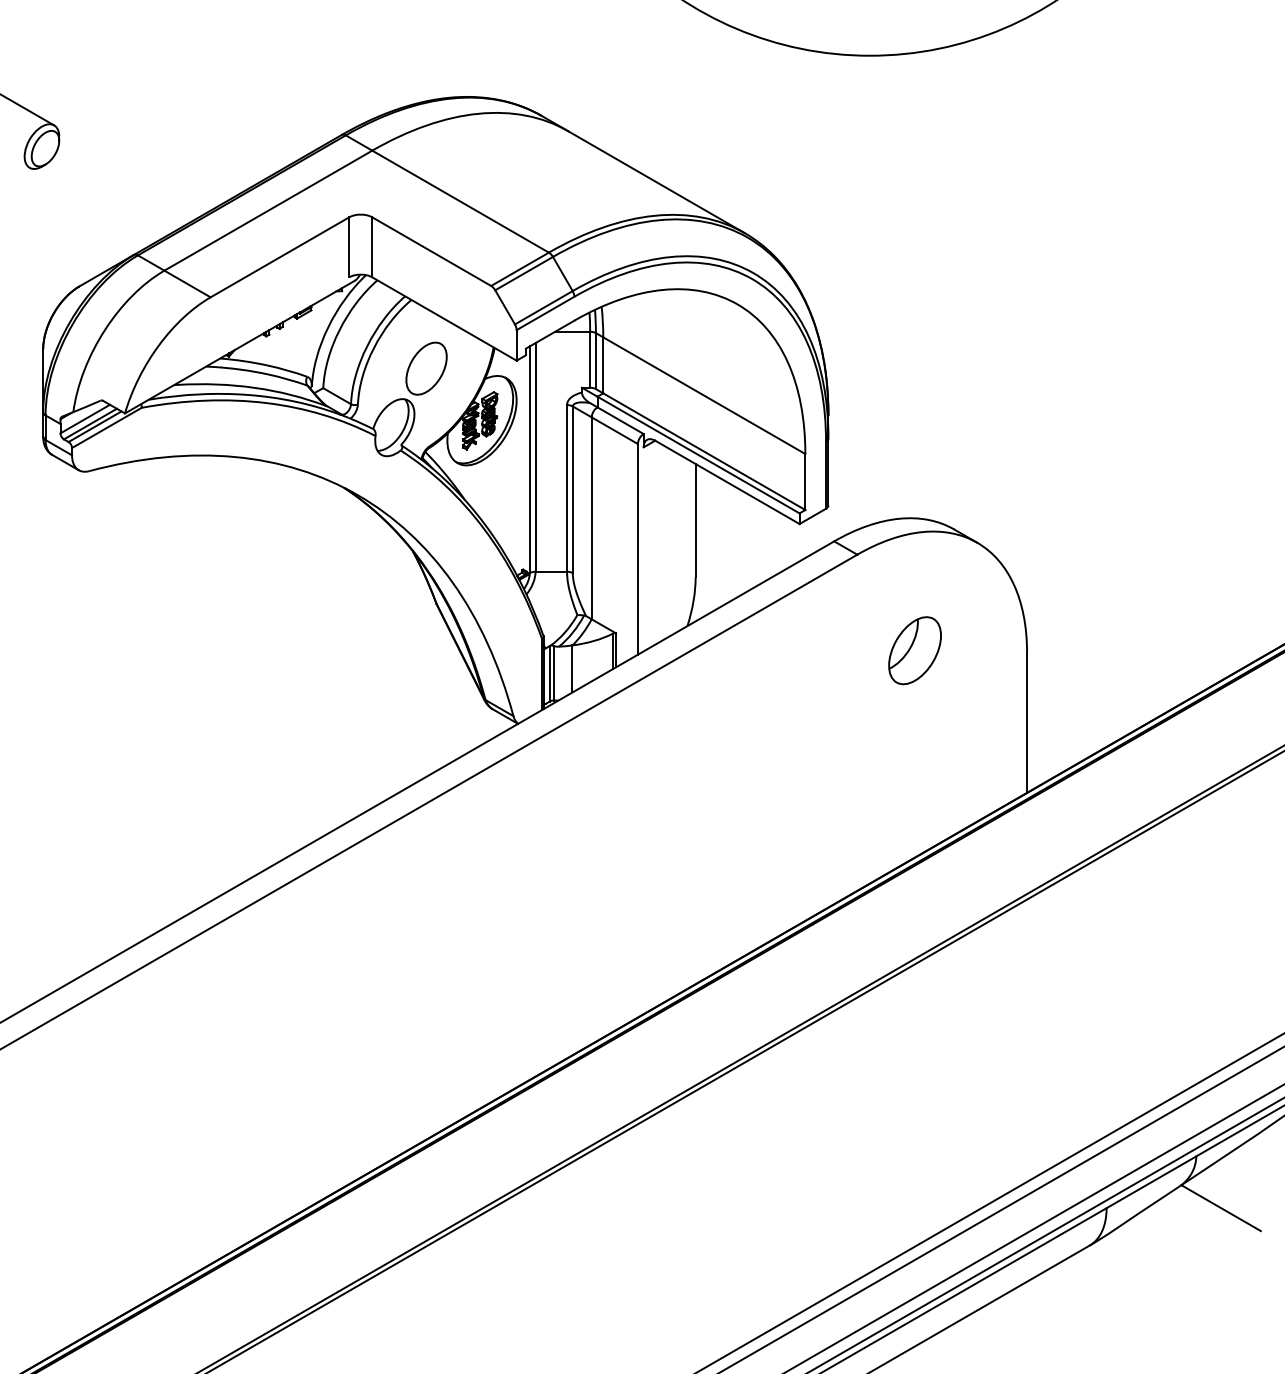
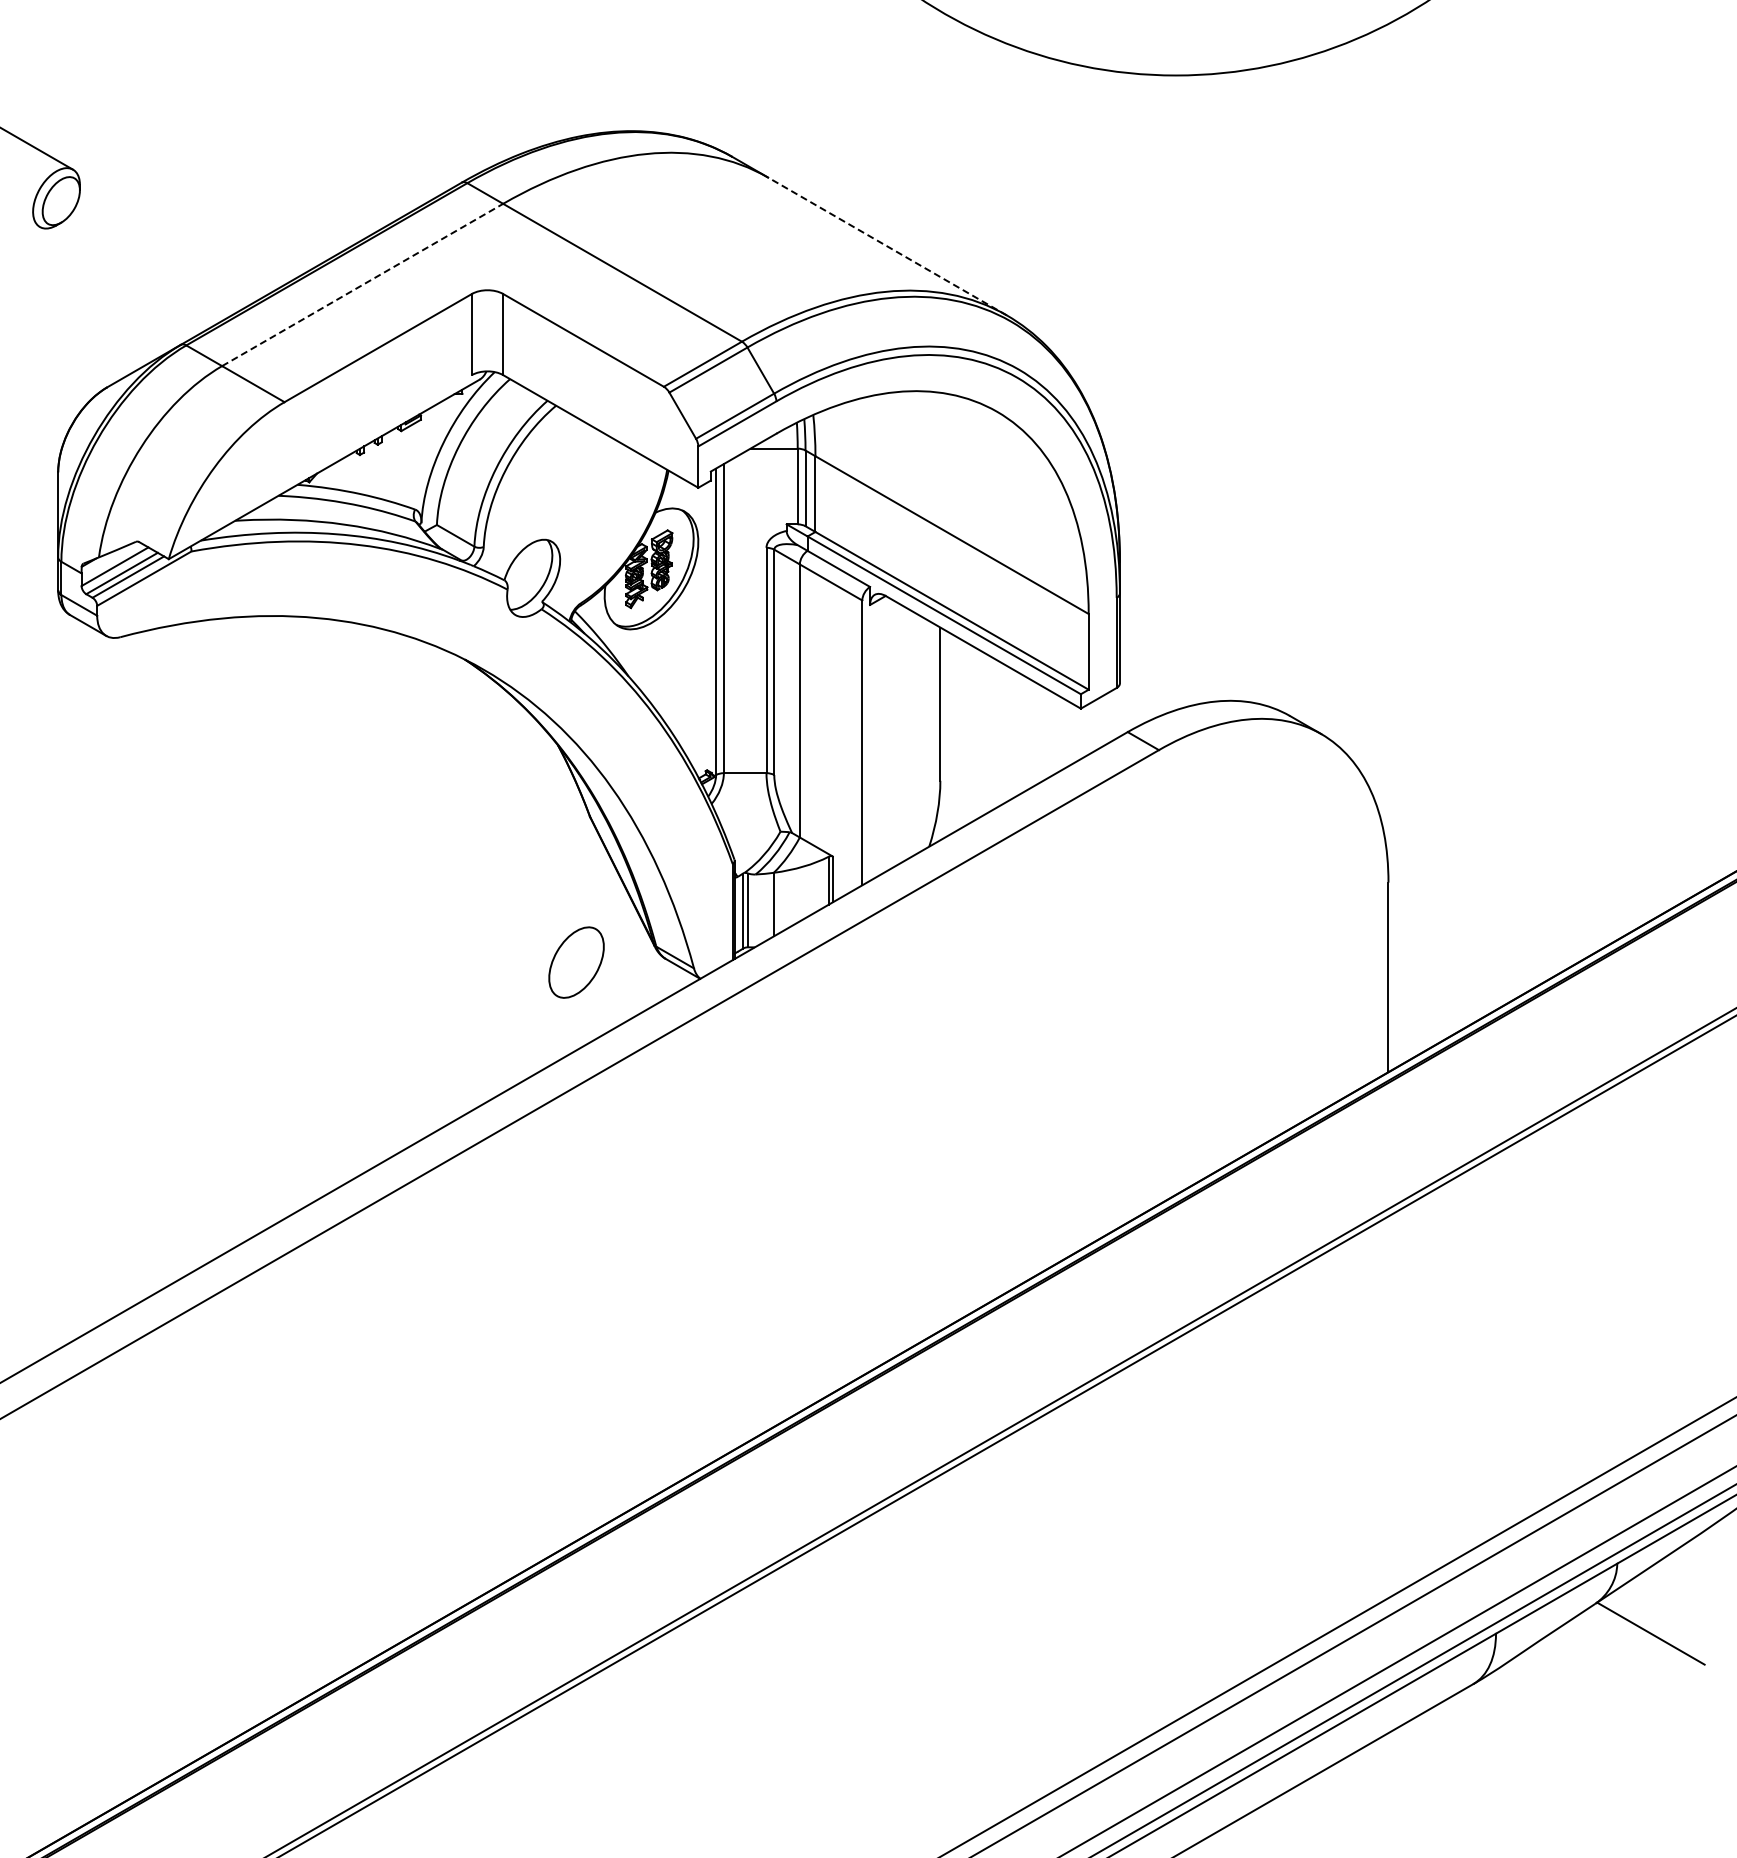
line: (656, 182) -> (887, 246), solid -> dashed
line: (269, 210) -> (363, 284), solid -> dashed
part: (426, 368) -> (576, 962), moved
part: (914, 650) -> (1236, 879), removed

